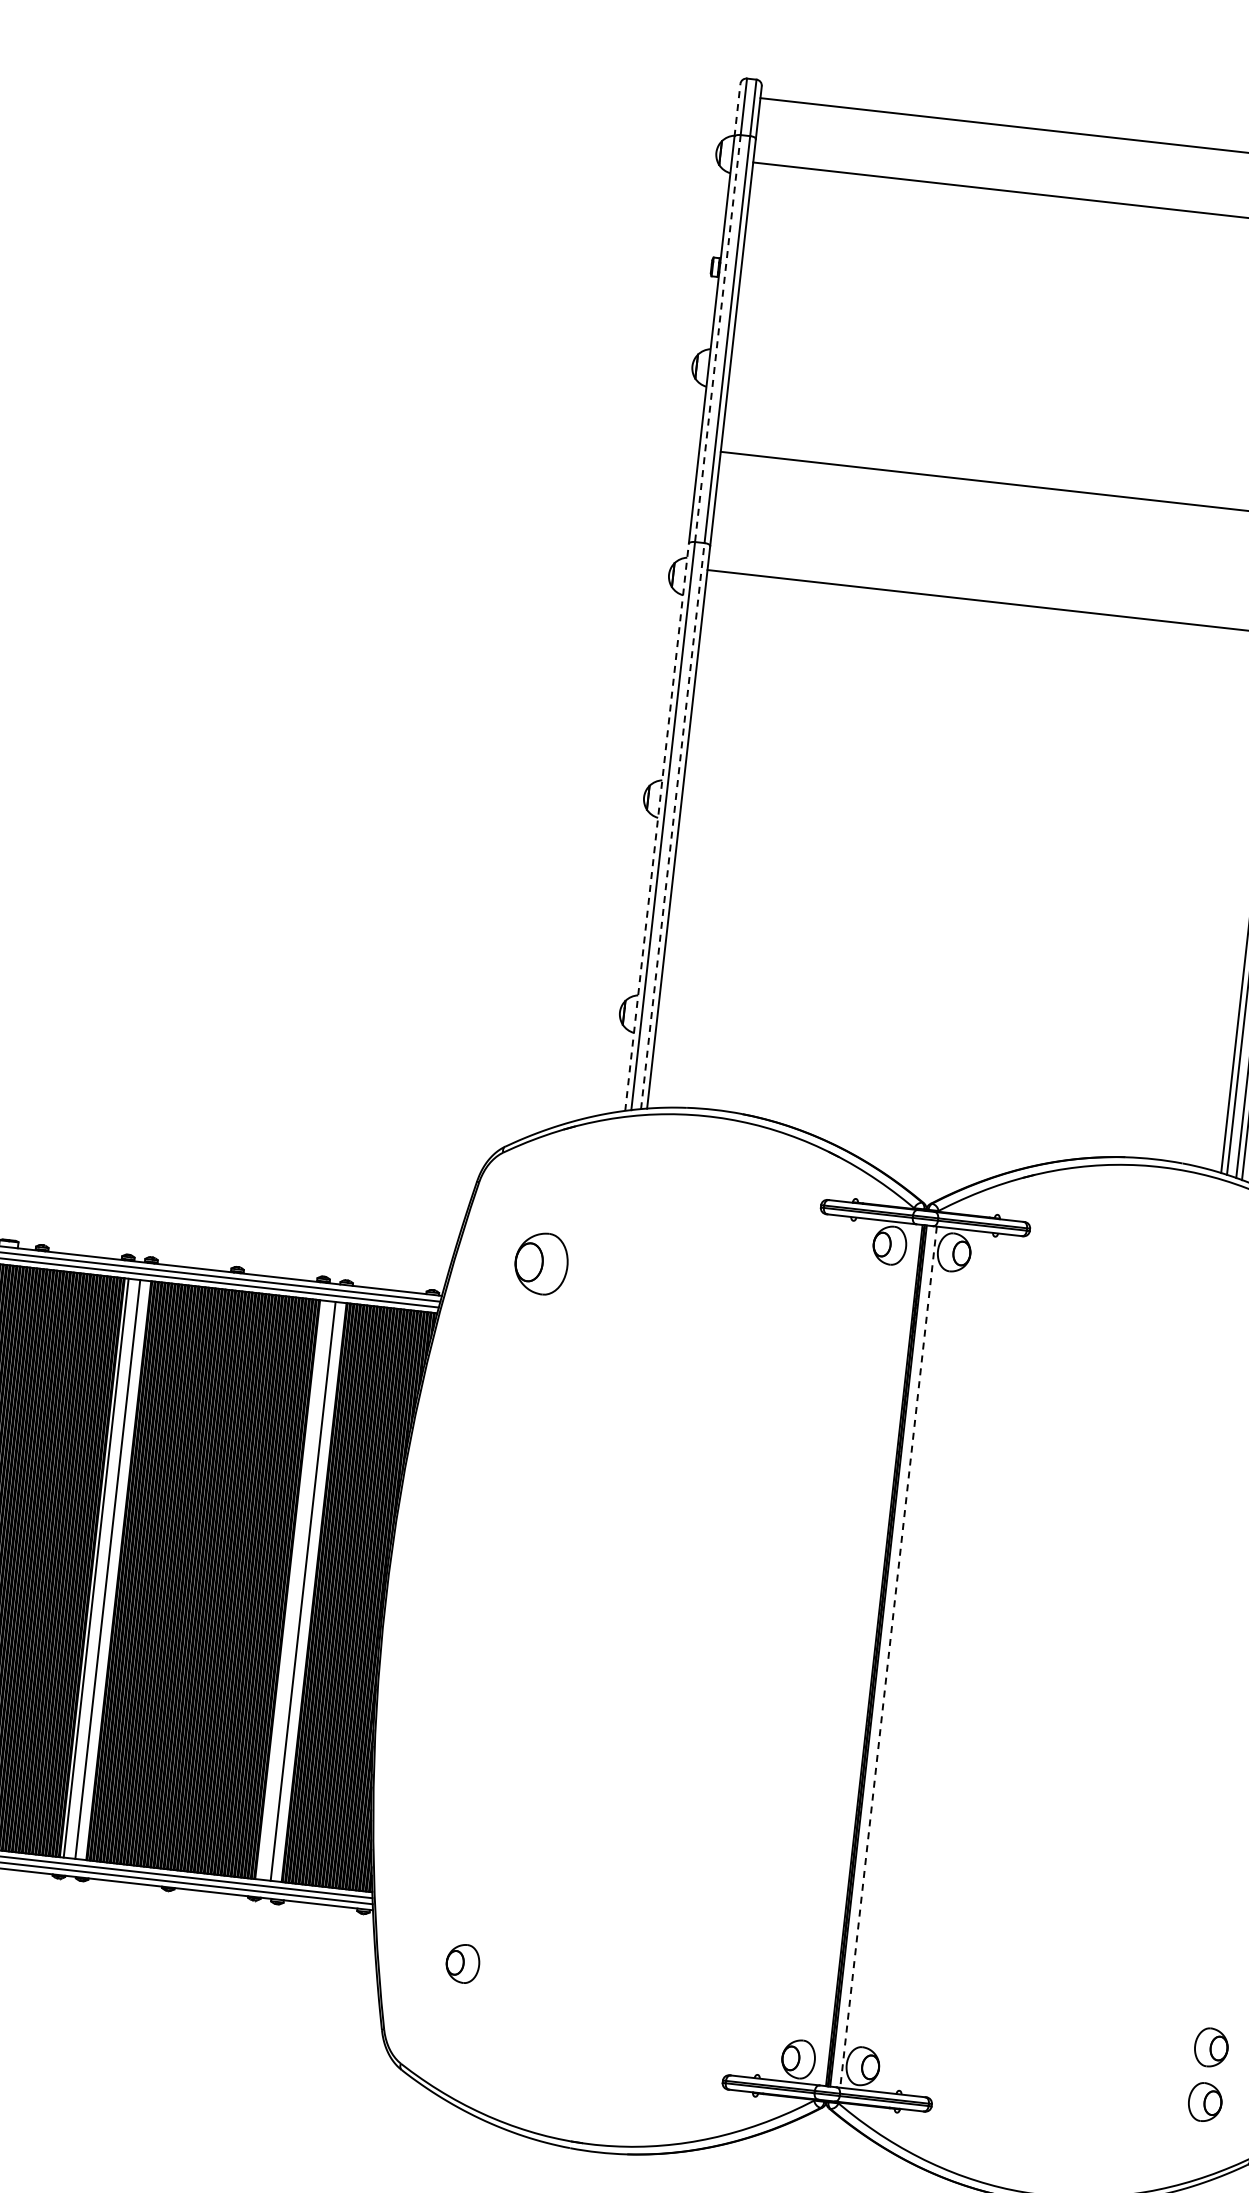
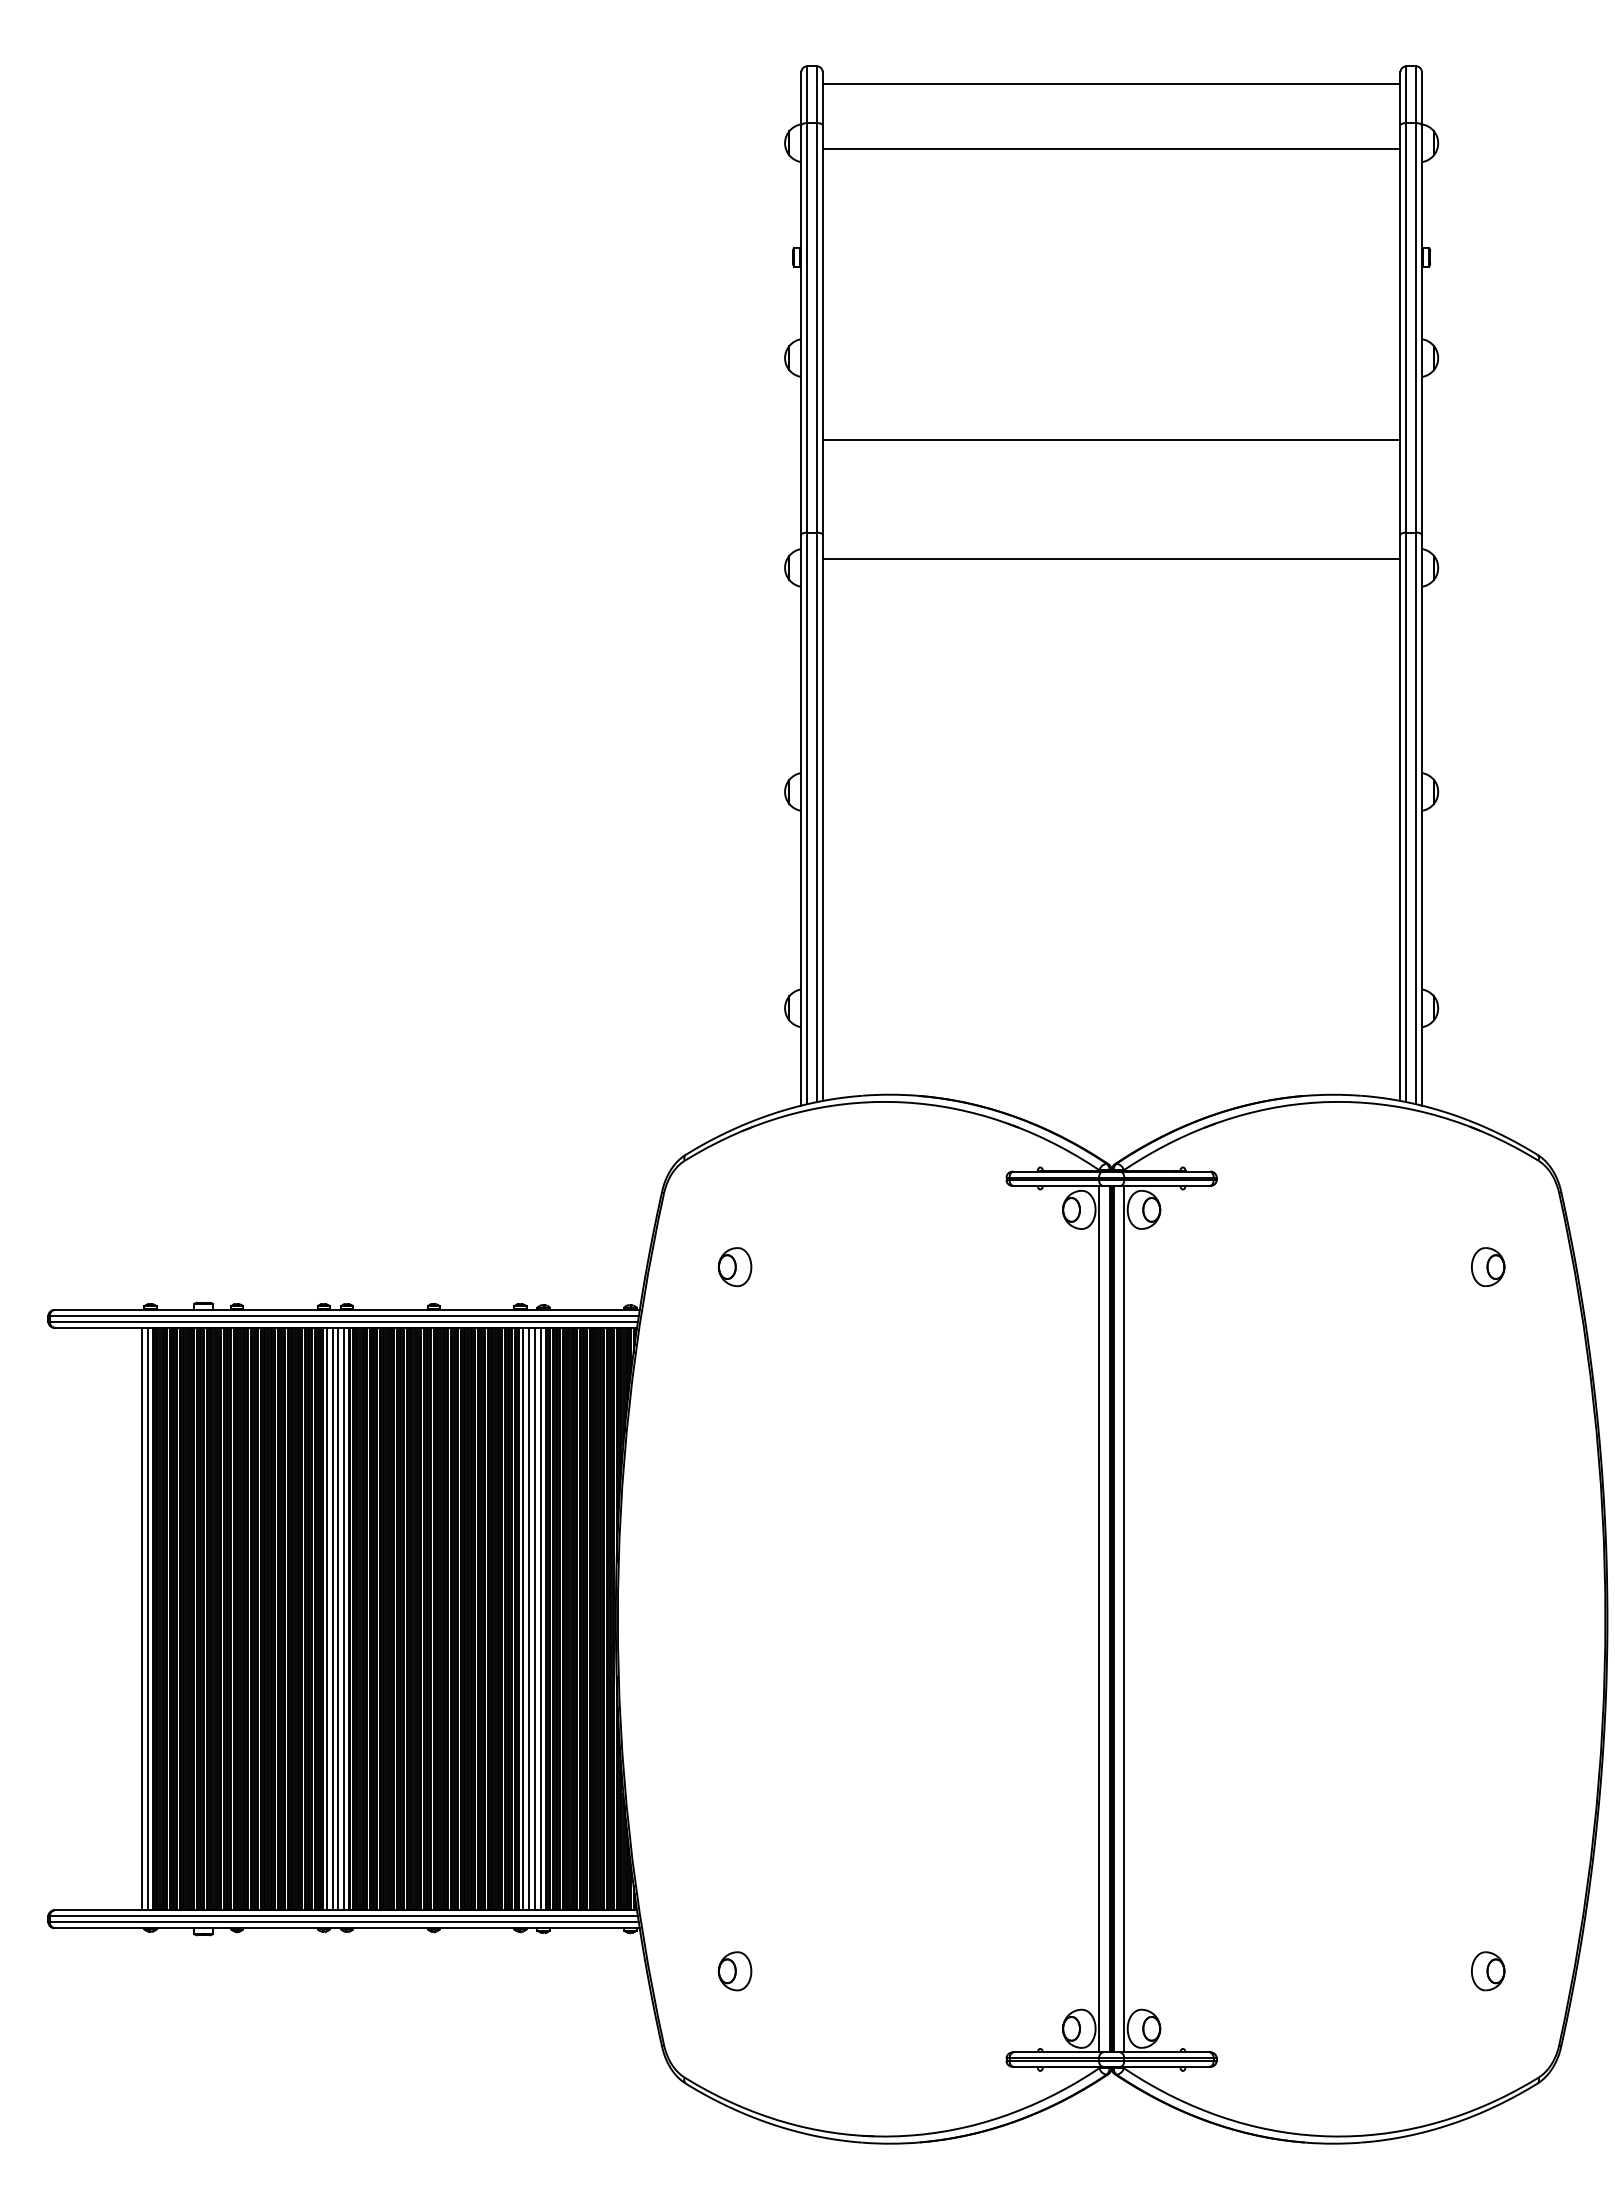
line: (737, 110) -> (801, 98), dashed -> solid
line: (718, 338) -> (807, 327), dashed -> solid
line: (657, 826) -> (801, 819), dashed -> solid
line: (672, 826) -> (816, 817), dashed -> solid
part: (540, 1264) -> (734, 1267), size x0.62
line: (102, 1568) -> (332, 1618), added
line: (114, 1569) -> (344, 1618), added
line: (292, 1589) -> (523, 1618), added
line: (297, 1590) -> (529, 1618), added
line: (308, 1591) -> (540, 1618), added
line: (864, 1653) -> (1099, 1618), added
line: (888, 1657) -> (1123, 1619), dashed -> solid
part: (1205, 2102) -> (1488, 2026), removed

